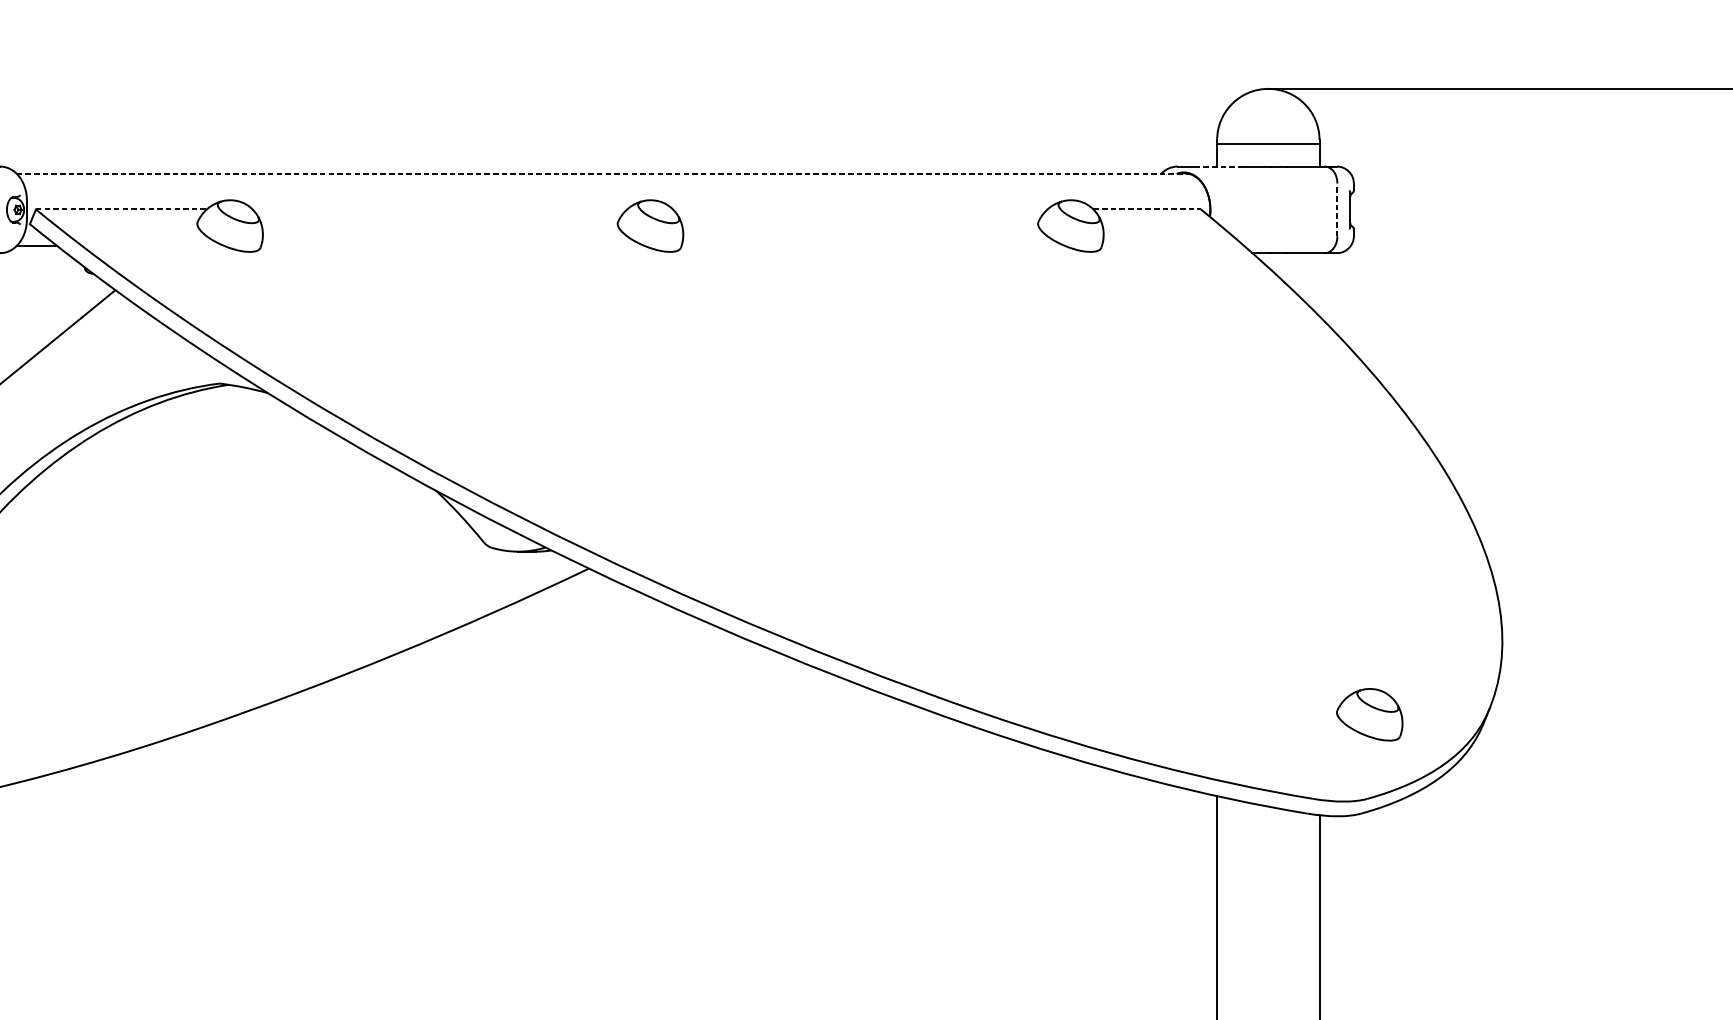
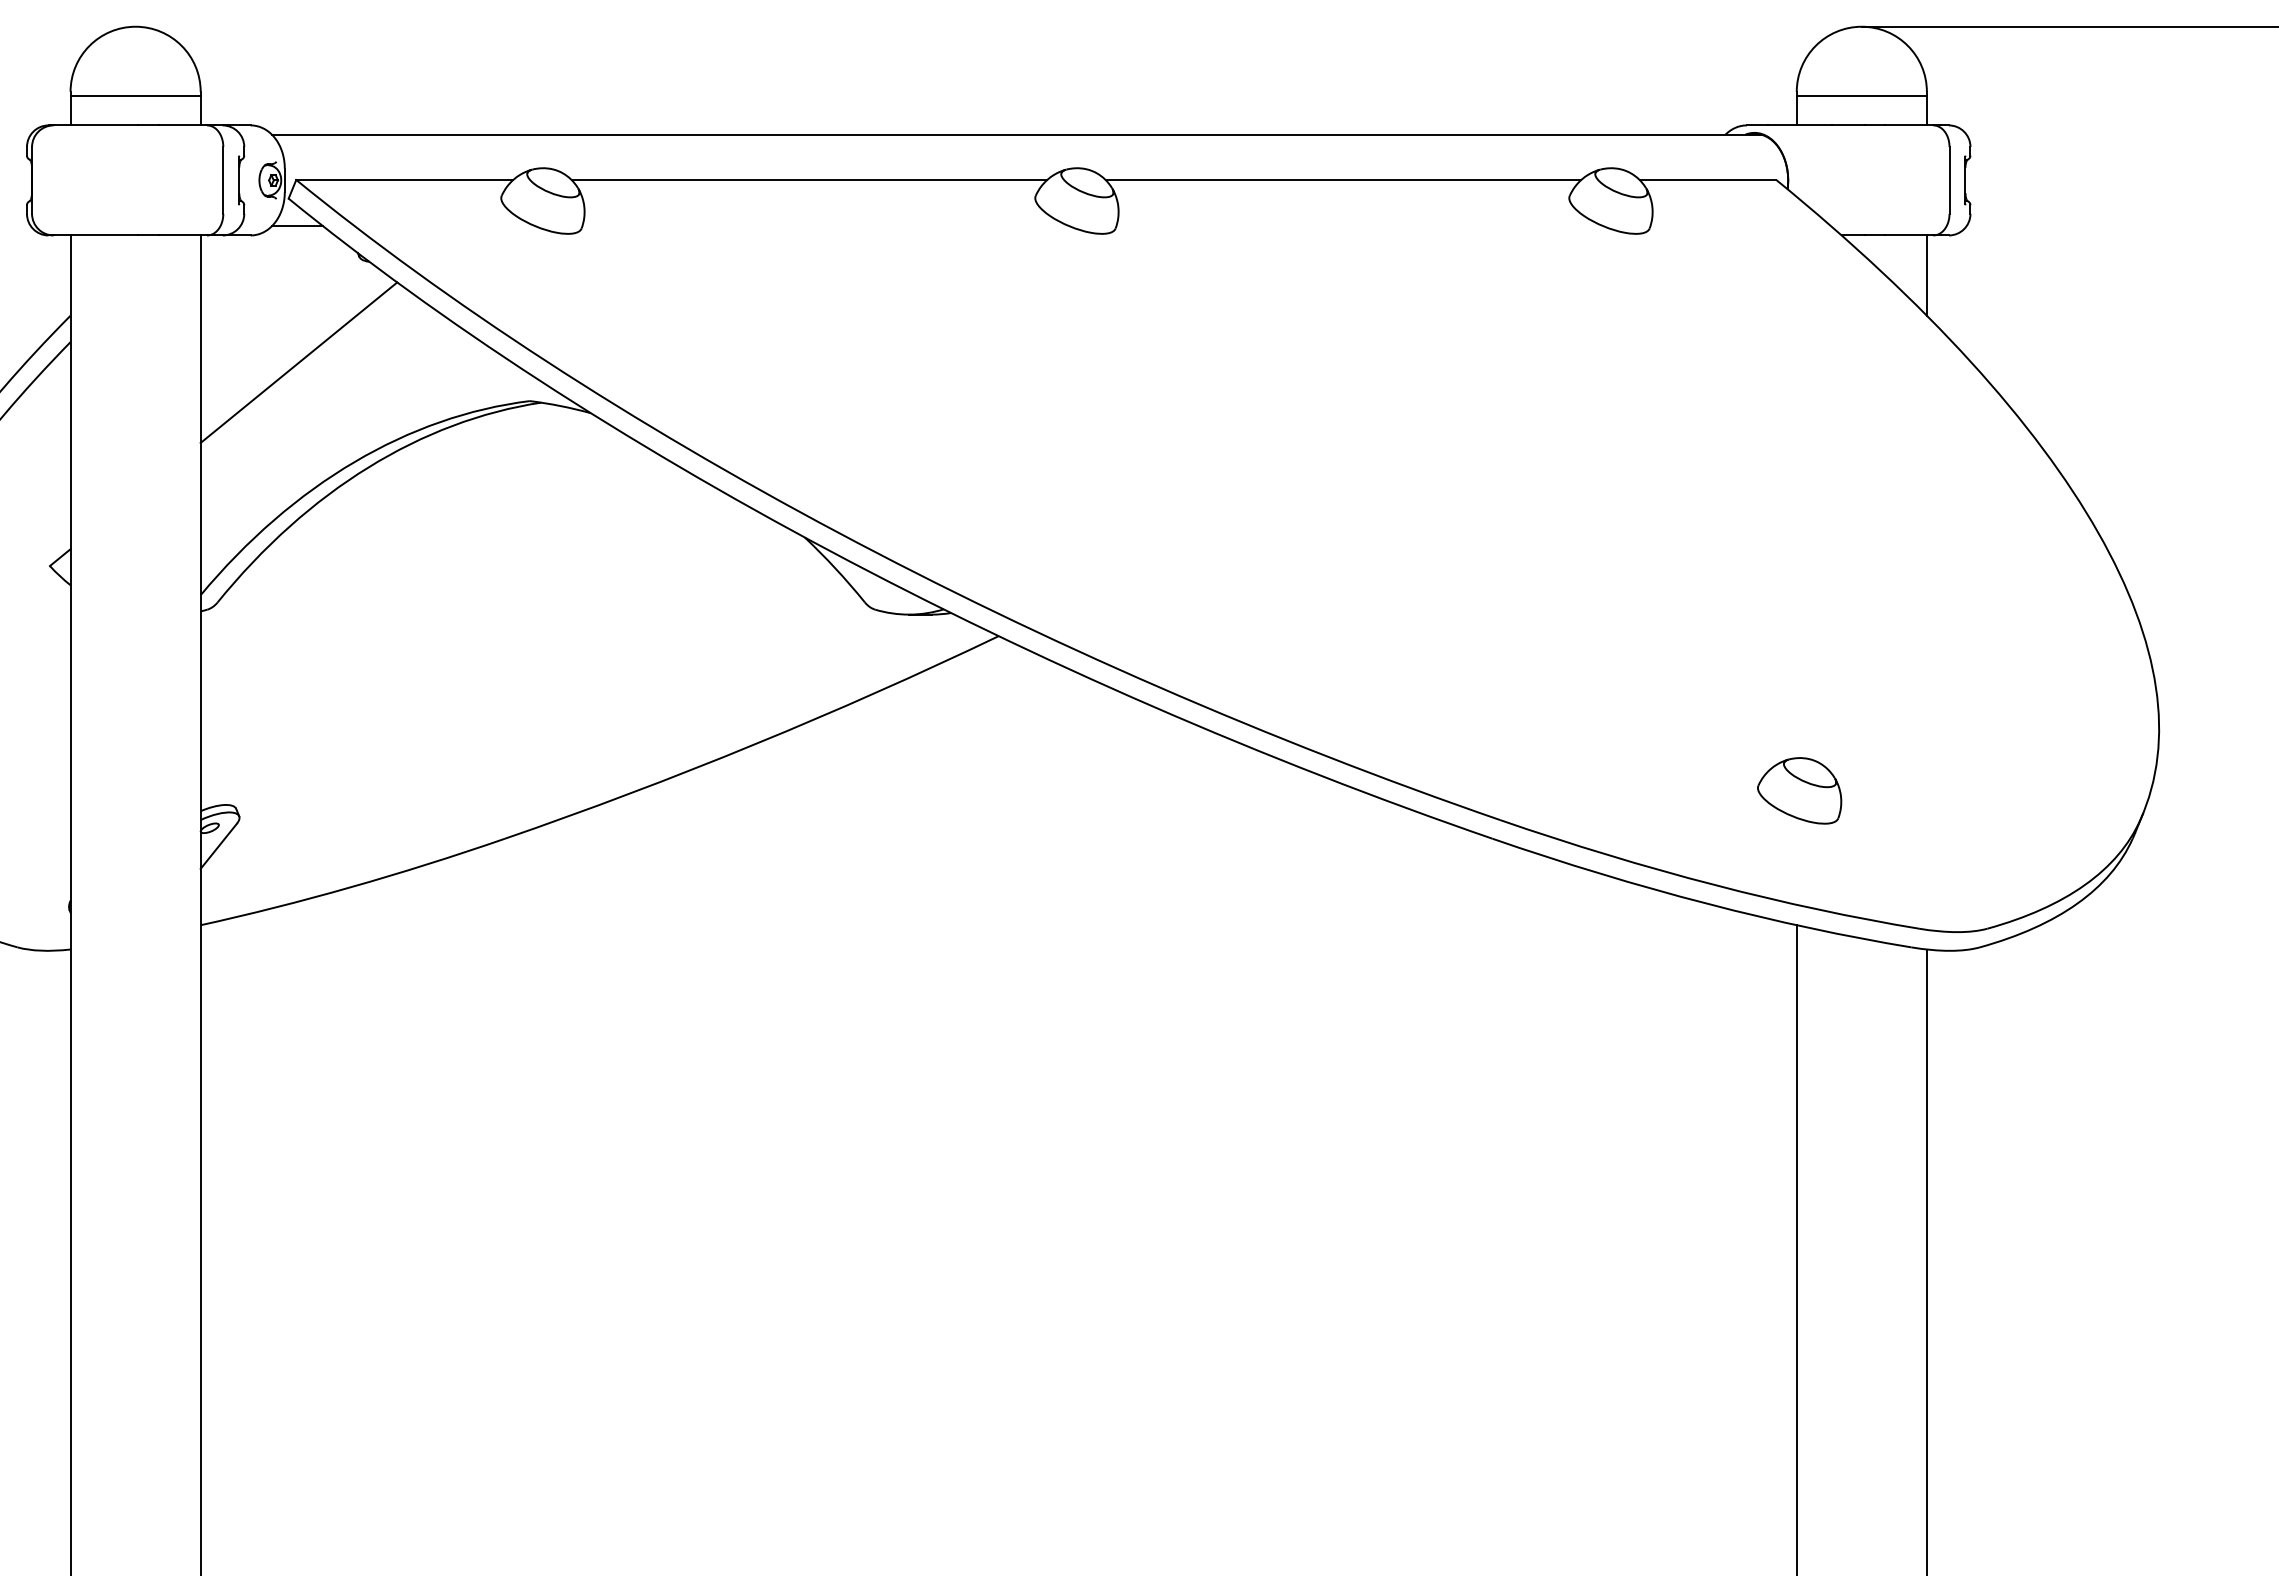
line: (1220, 166) -> (1800, 125), dashed -> solid
line: (602, 173) -> (1016, 134), dashed -> solid
line: (121, 209) -> (405, 179), dashed -> solid
line: (439, 209) -> (809, 179), added
line: (860, 209) -> (1343, 179), added
line: (1147, 209) -> (1708, 179), dashed -> solid
line: (1337, 209) -> (1949, 179), dashed -> solid
line: (1319, 284) -> (1926, 275), added
part: (1369, 714) -> (1799, 790), moved

